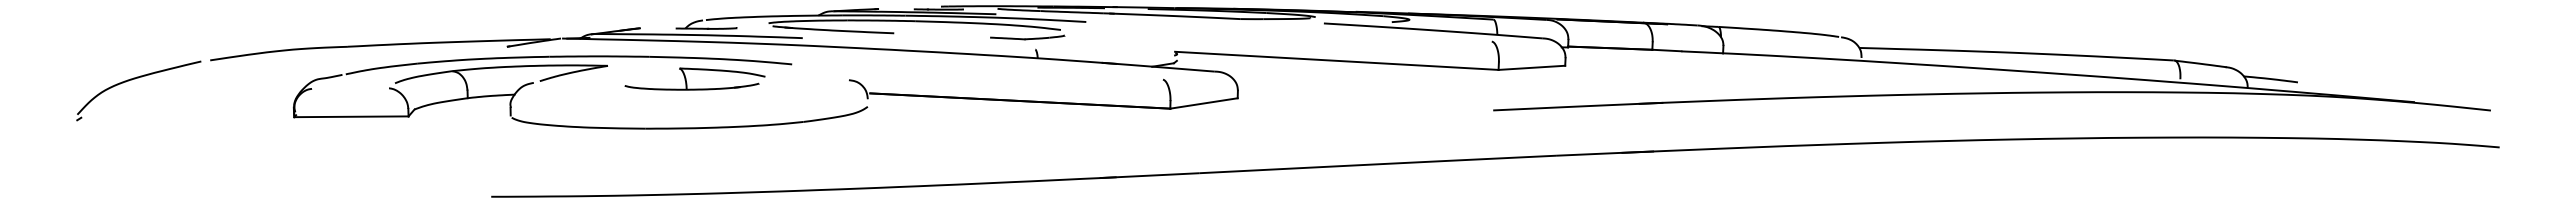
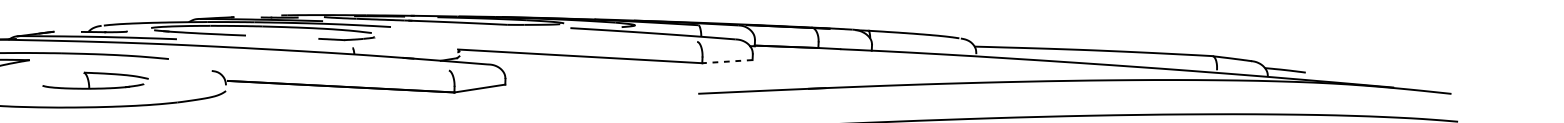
line: (1531, 67) -> (727, 61), solid -> dashed
part: (686, 78) -> (89, 80), moved

